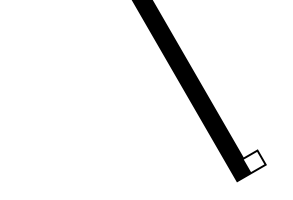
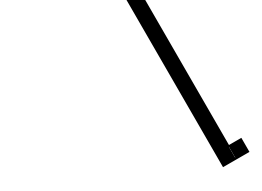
fill: (254, 161) -> (238, 148), added

